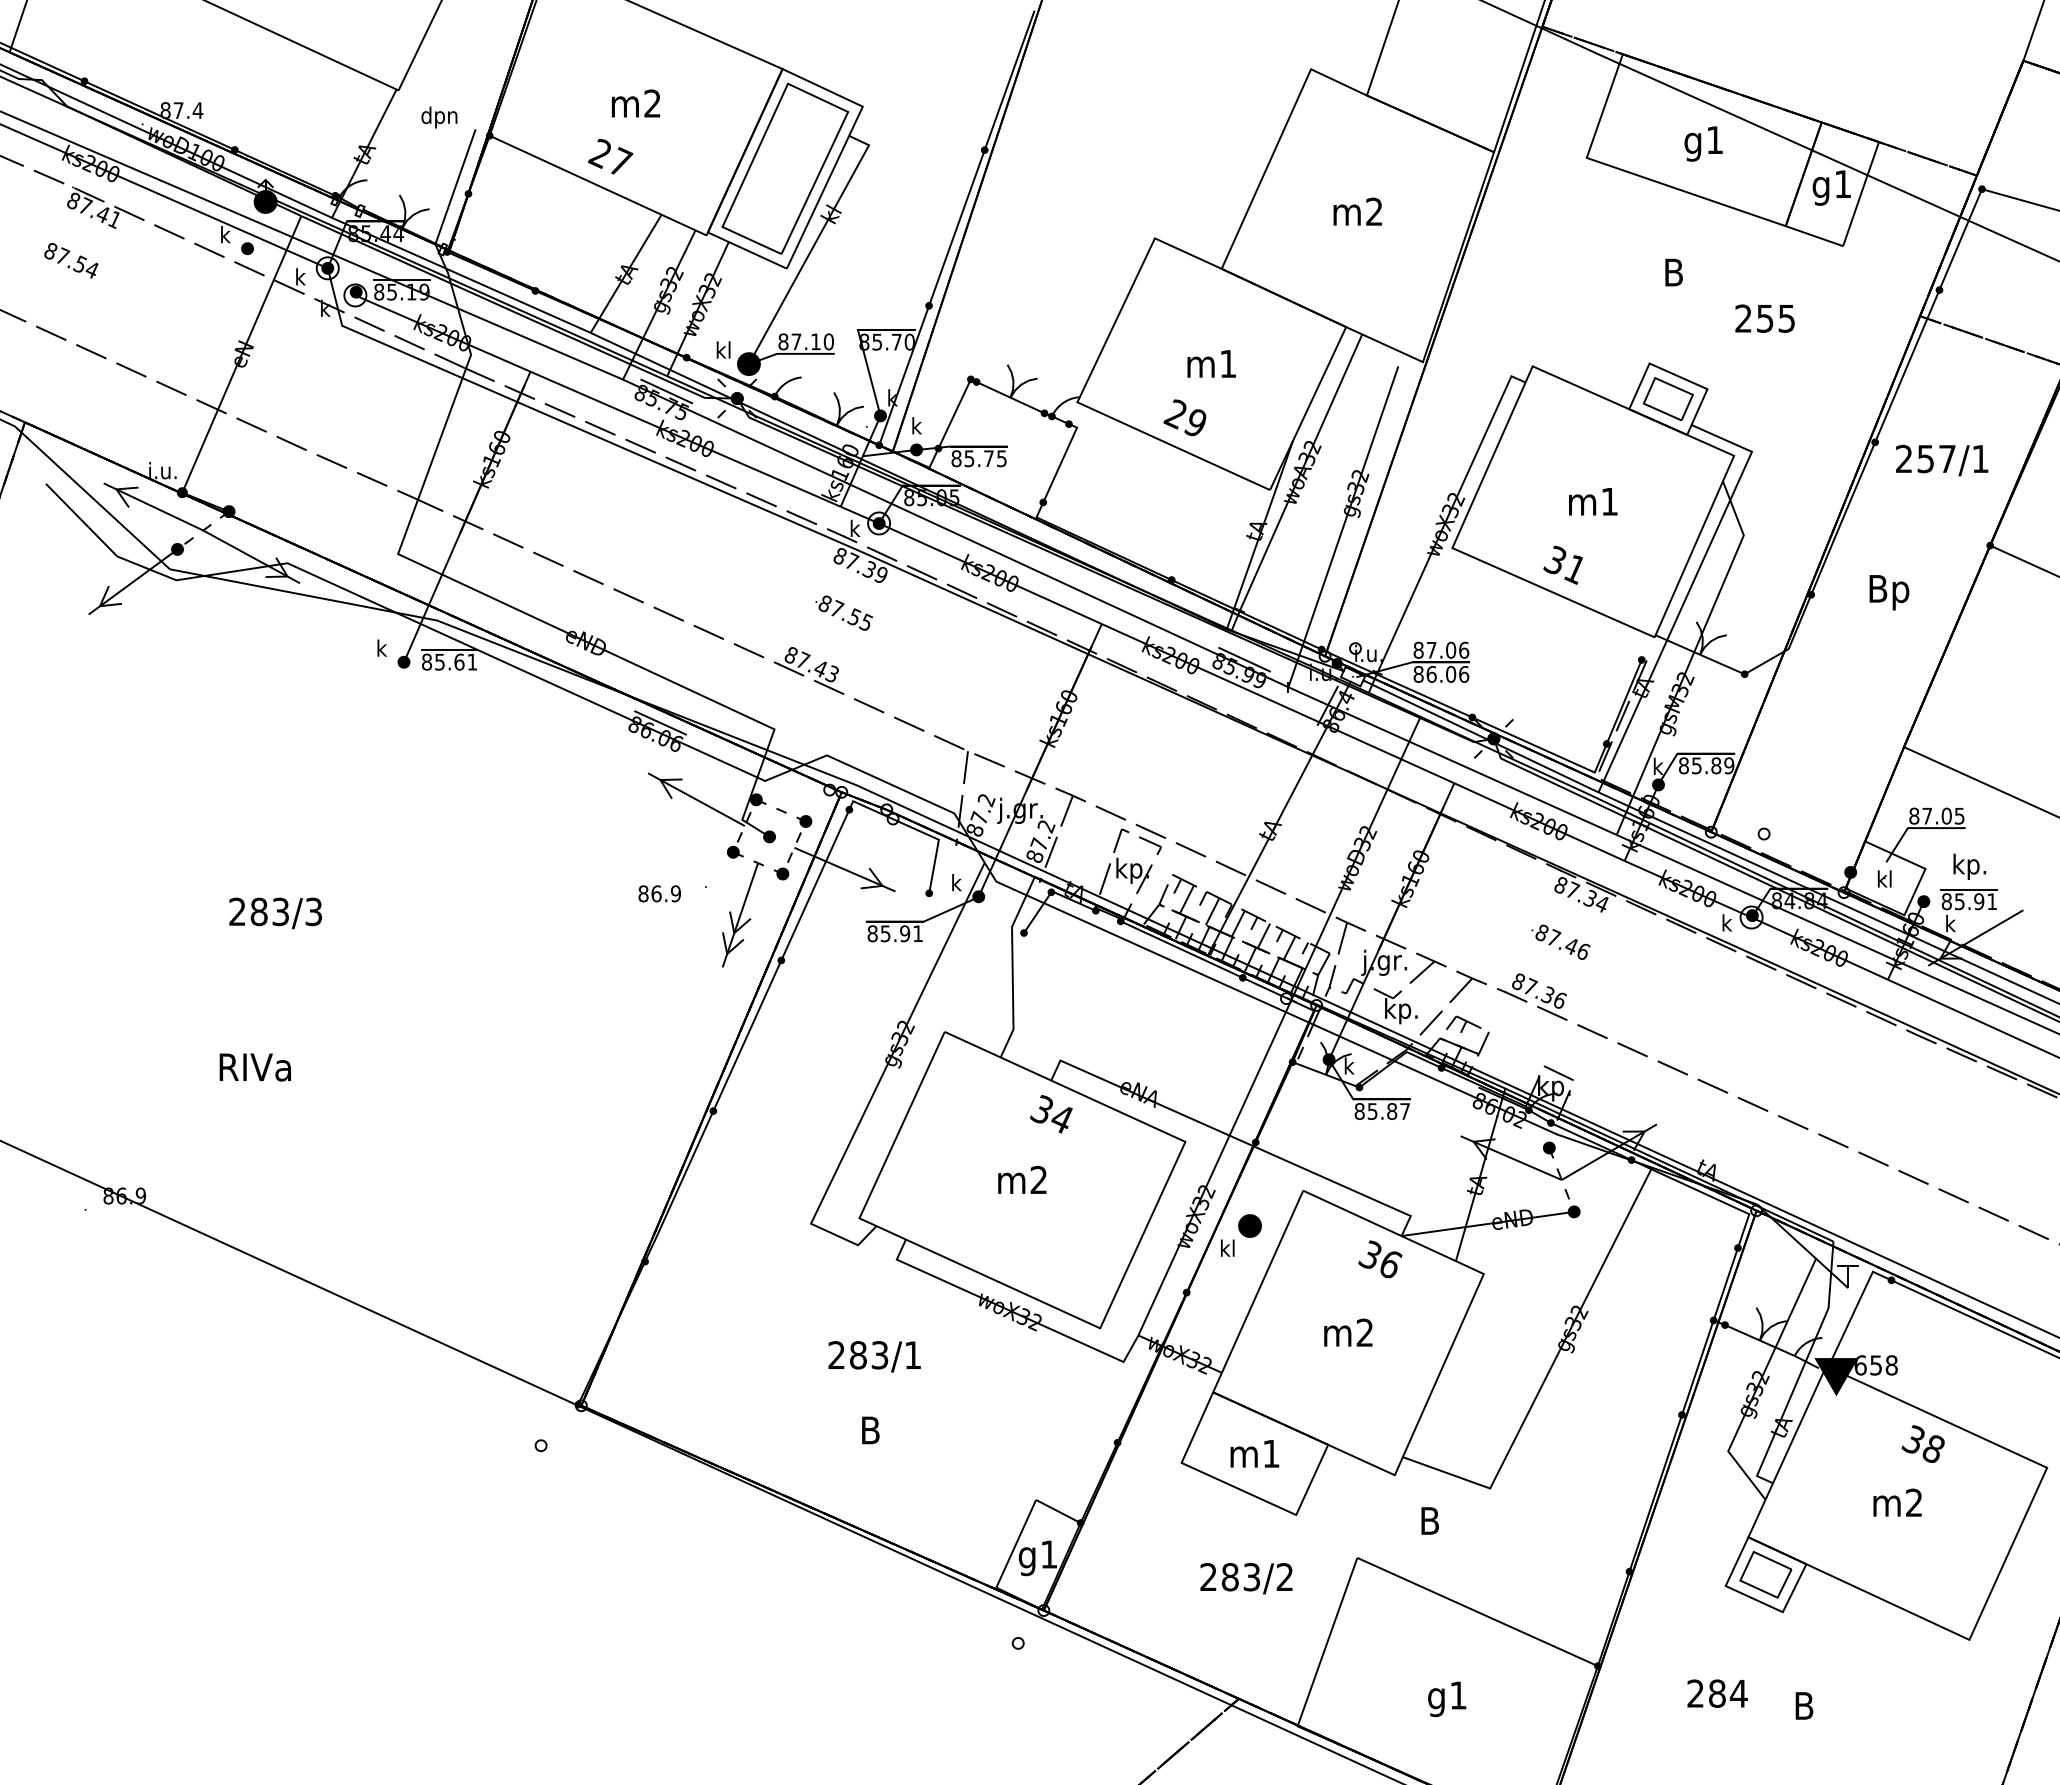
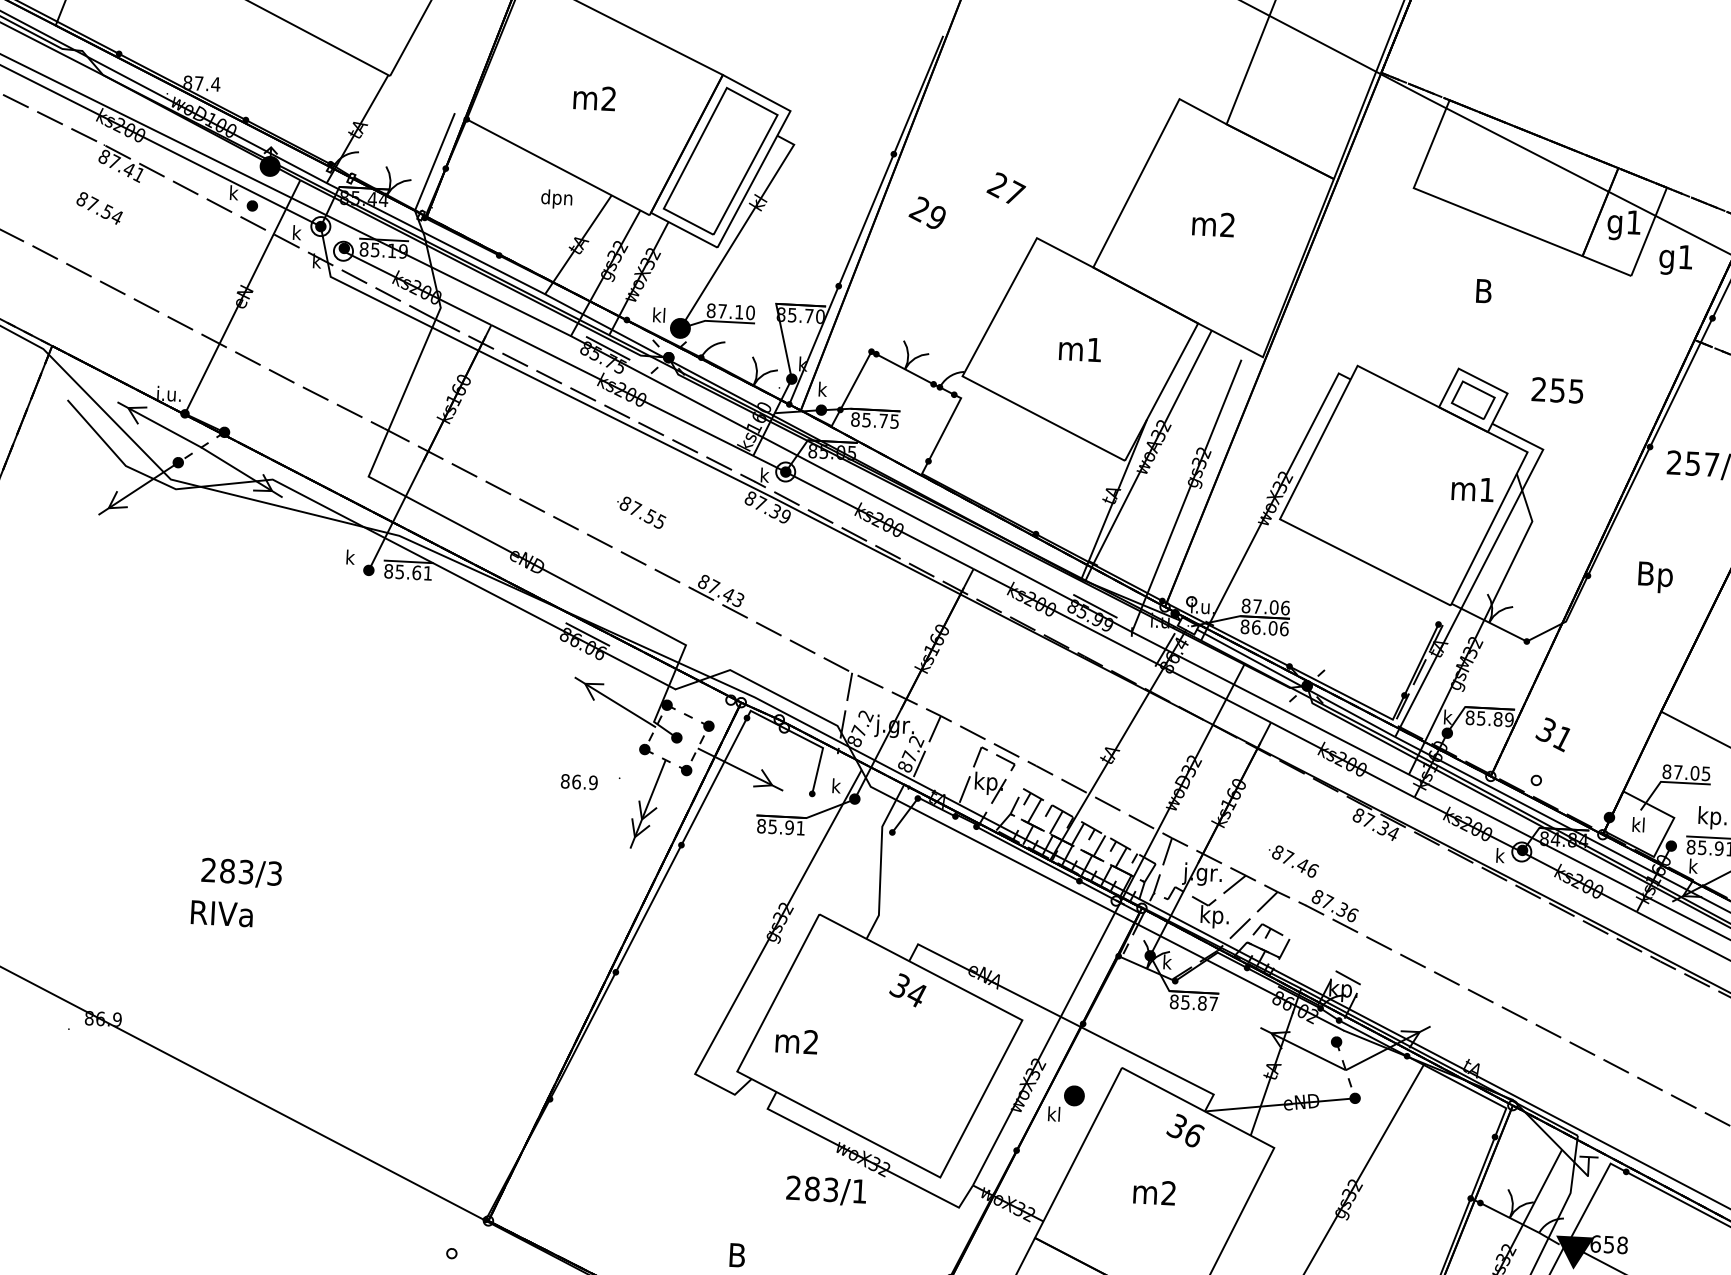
text: (439, 117) -> (556, 199), moved
text: (1703, 143) -> (1675, 259), moved
text: (610, 156) -> (1006, 188), moved
text: (1764, 318) -> (1557, 390), moved
text: (1184, 417) -> (927, 212), moved
text: (1593, 501) -> (1473, 489), moved
text: (1562, 564) -> (1552, 734), moved
text: (843, 612) -> (640, 512), moved
text: (275, 913) -> (241, 873), moved
text: (1560, 941) -> (1293, 860), moved
text: (1022, 1179) -> (796, 1041), moved
text: (874, 1356) -> (826, 1190), moved

